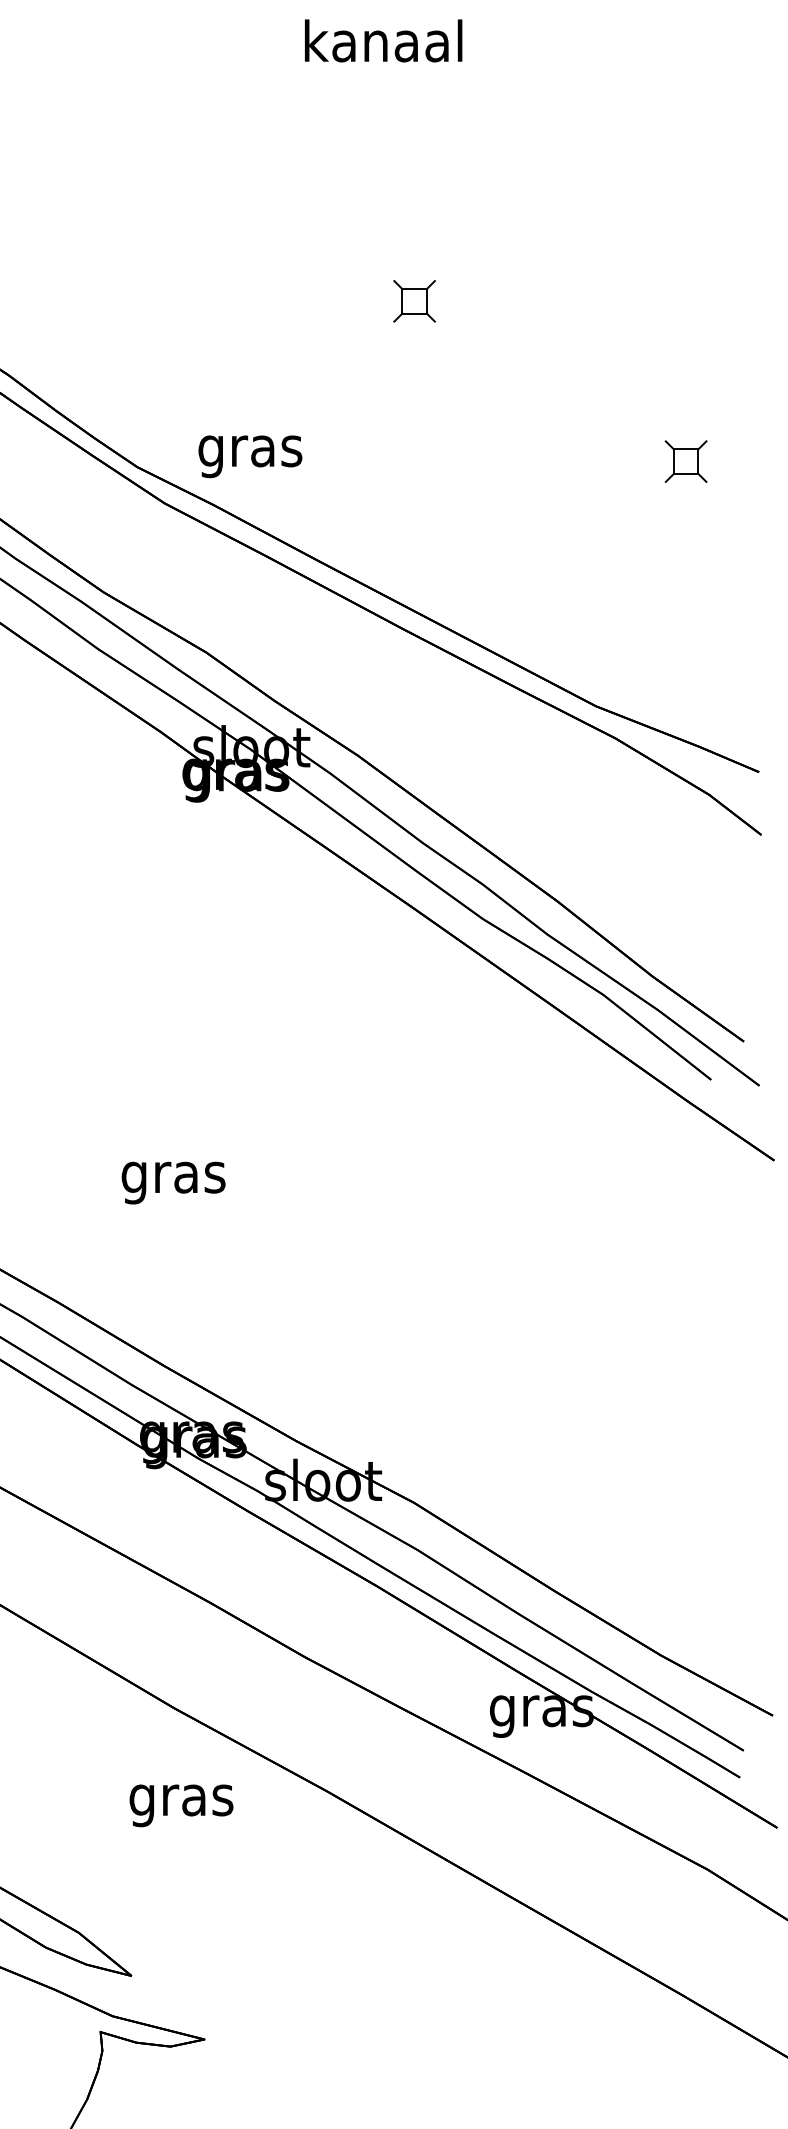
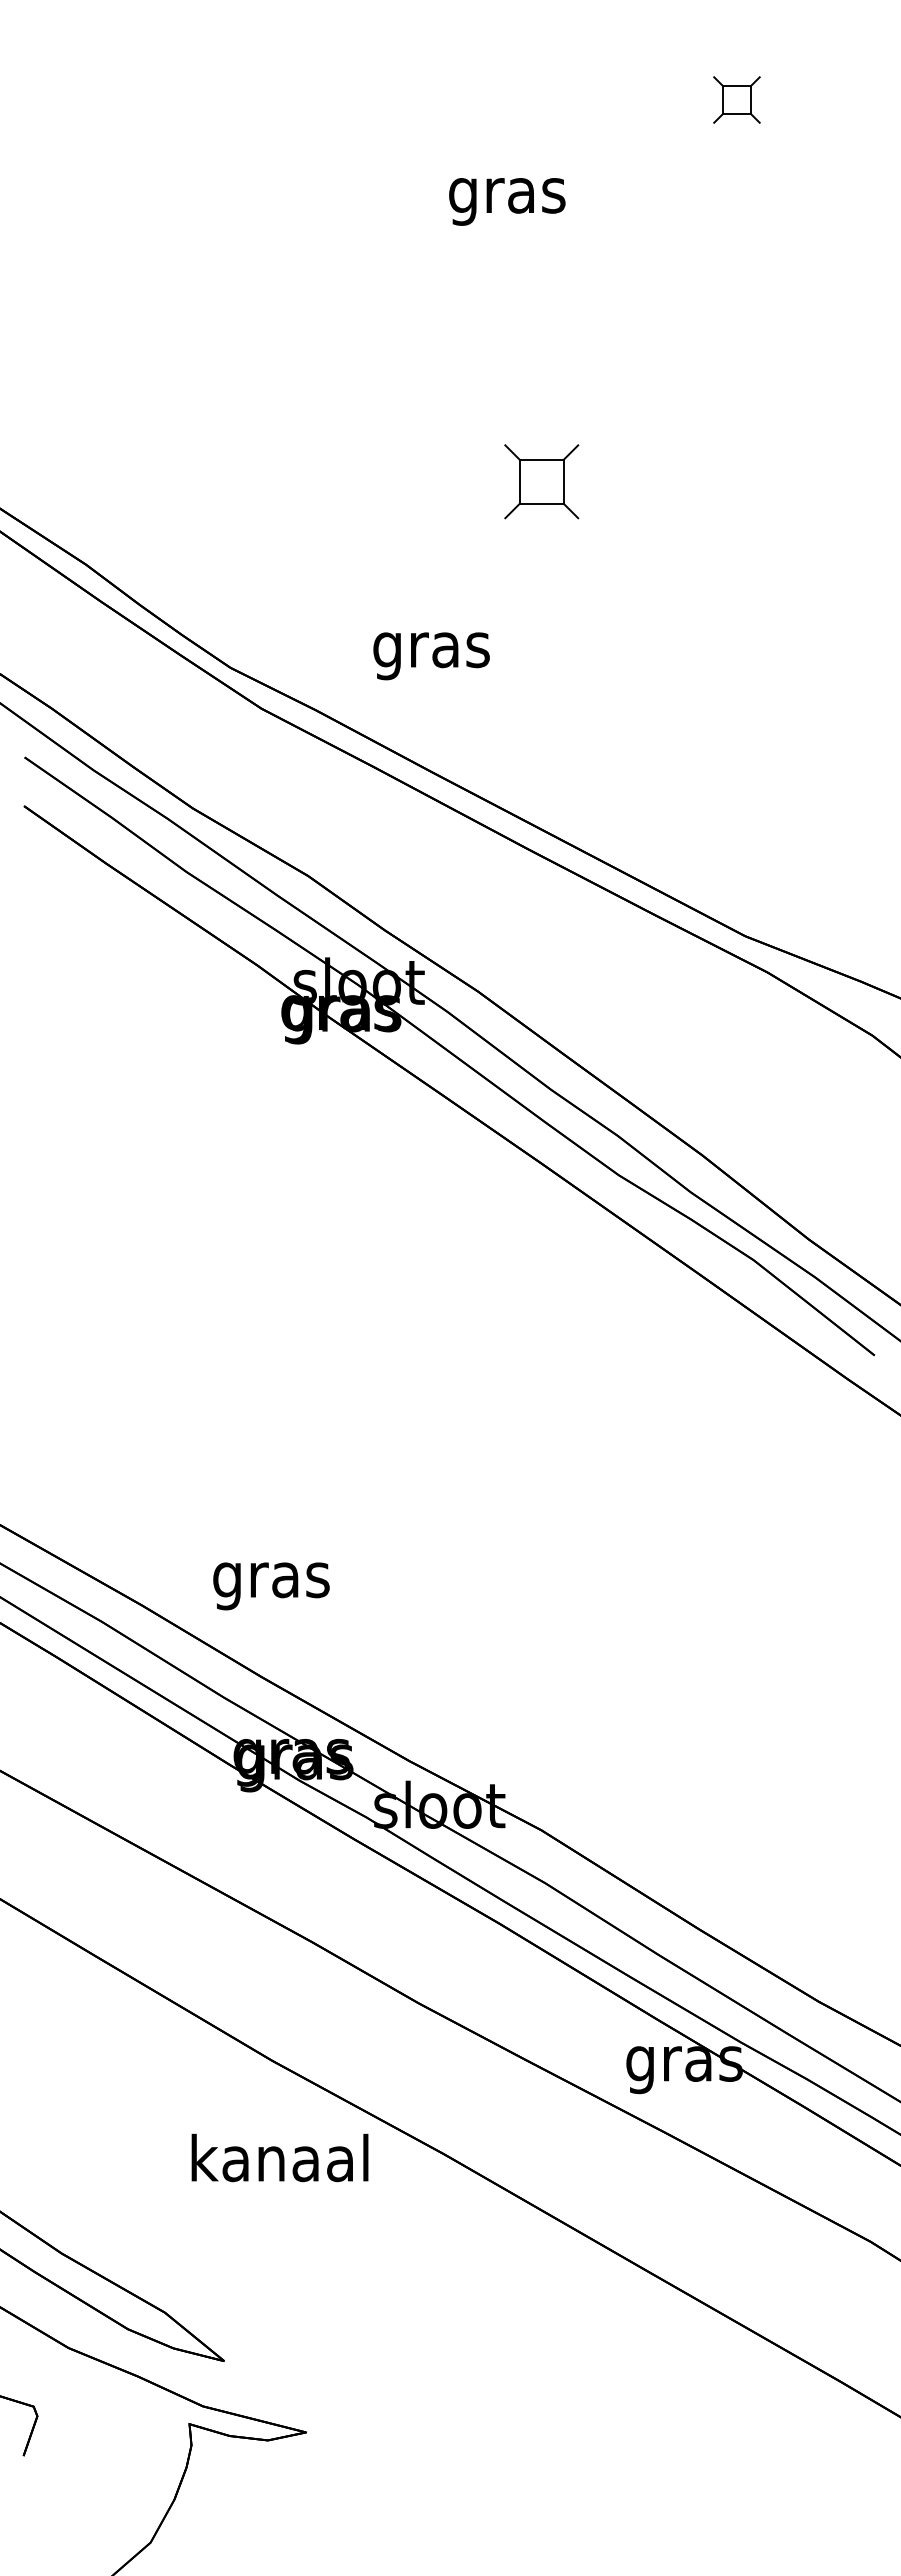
text: (383, 46) -> (506, 195), kanaal -> gras
part: (414, 301) -> (541, 481), size x1.6
text: (250, 456) -> (431, 656), moved
part: (686, 461) -> (846, 661), removed
text: (173, 1183) -> (271, 1586), moved
text: (180, 1799) -> (279, 2163), gras -> kanaal

